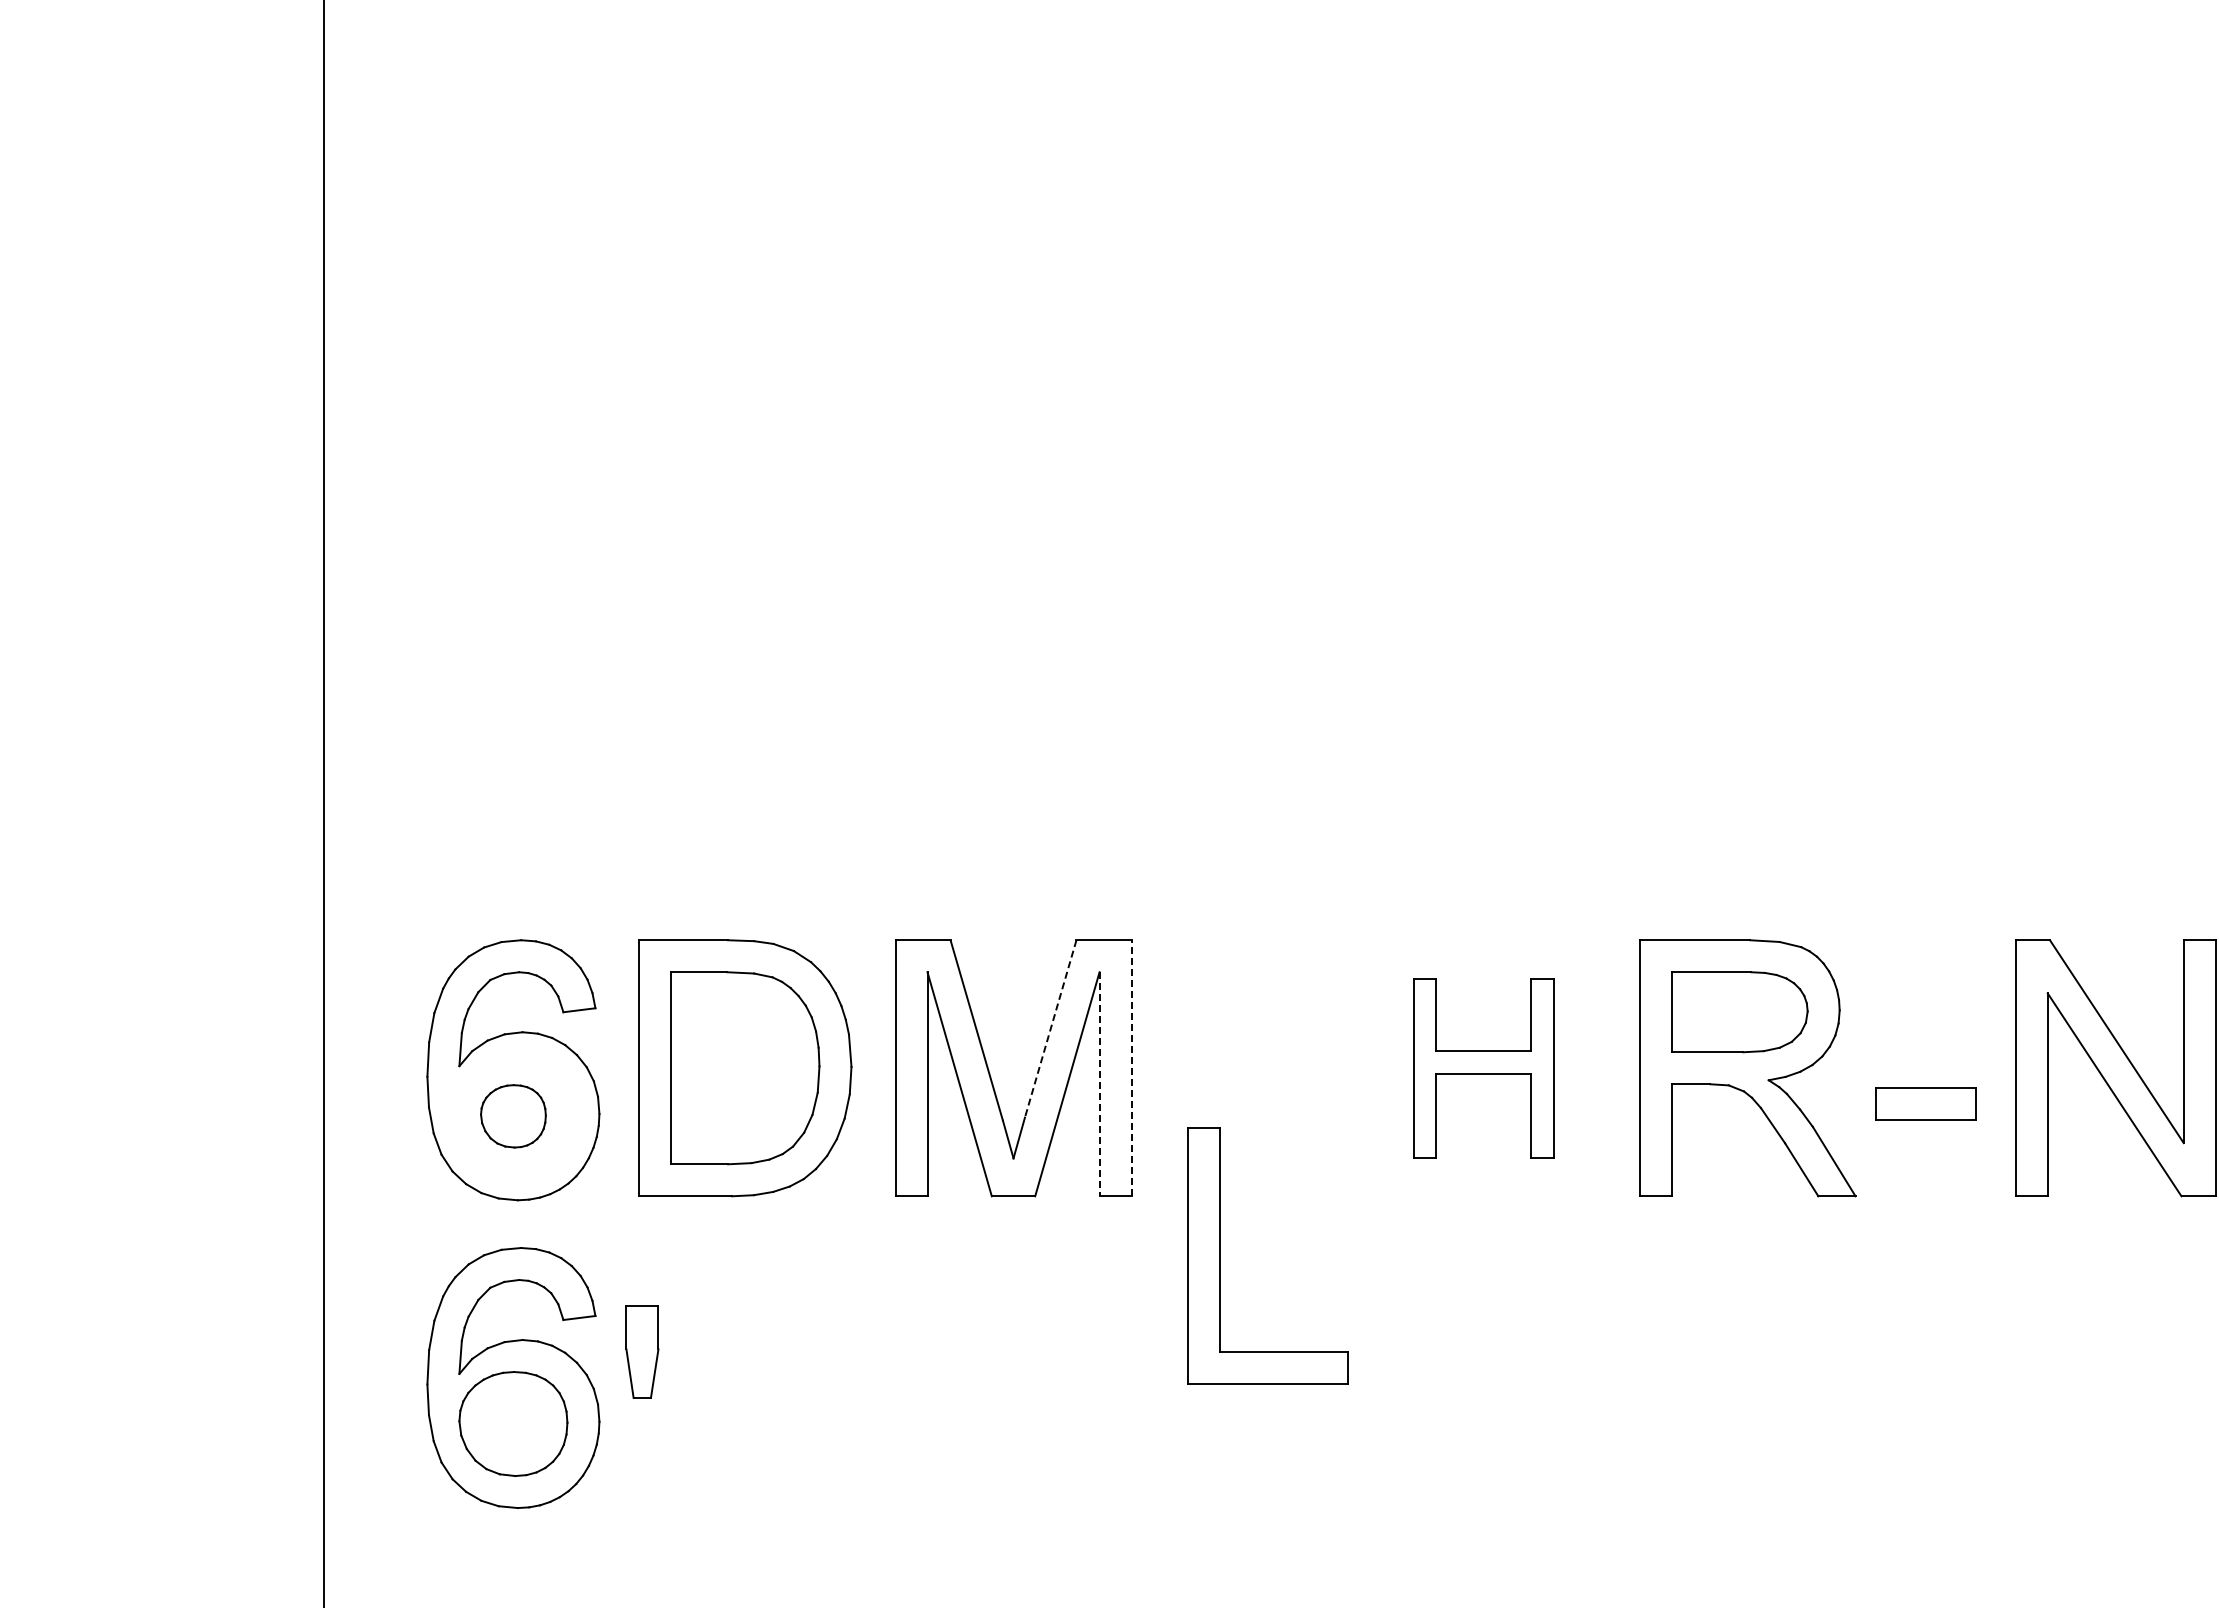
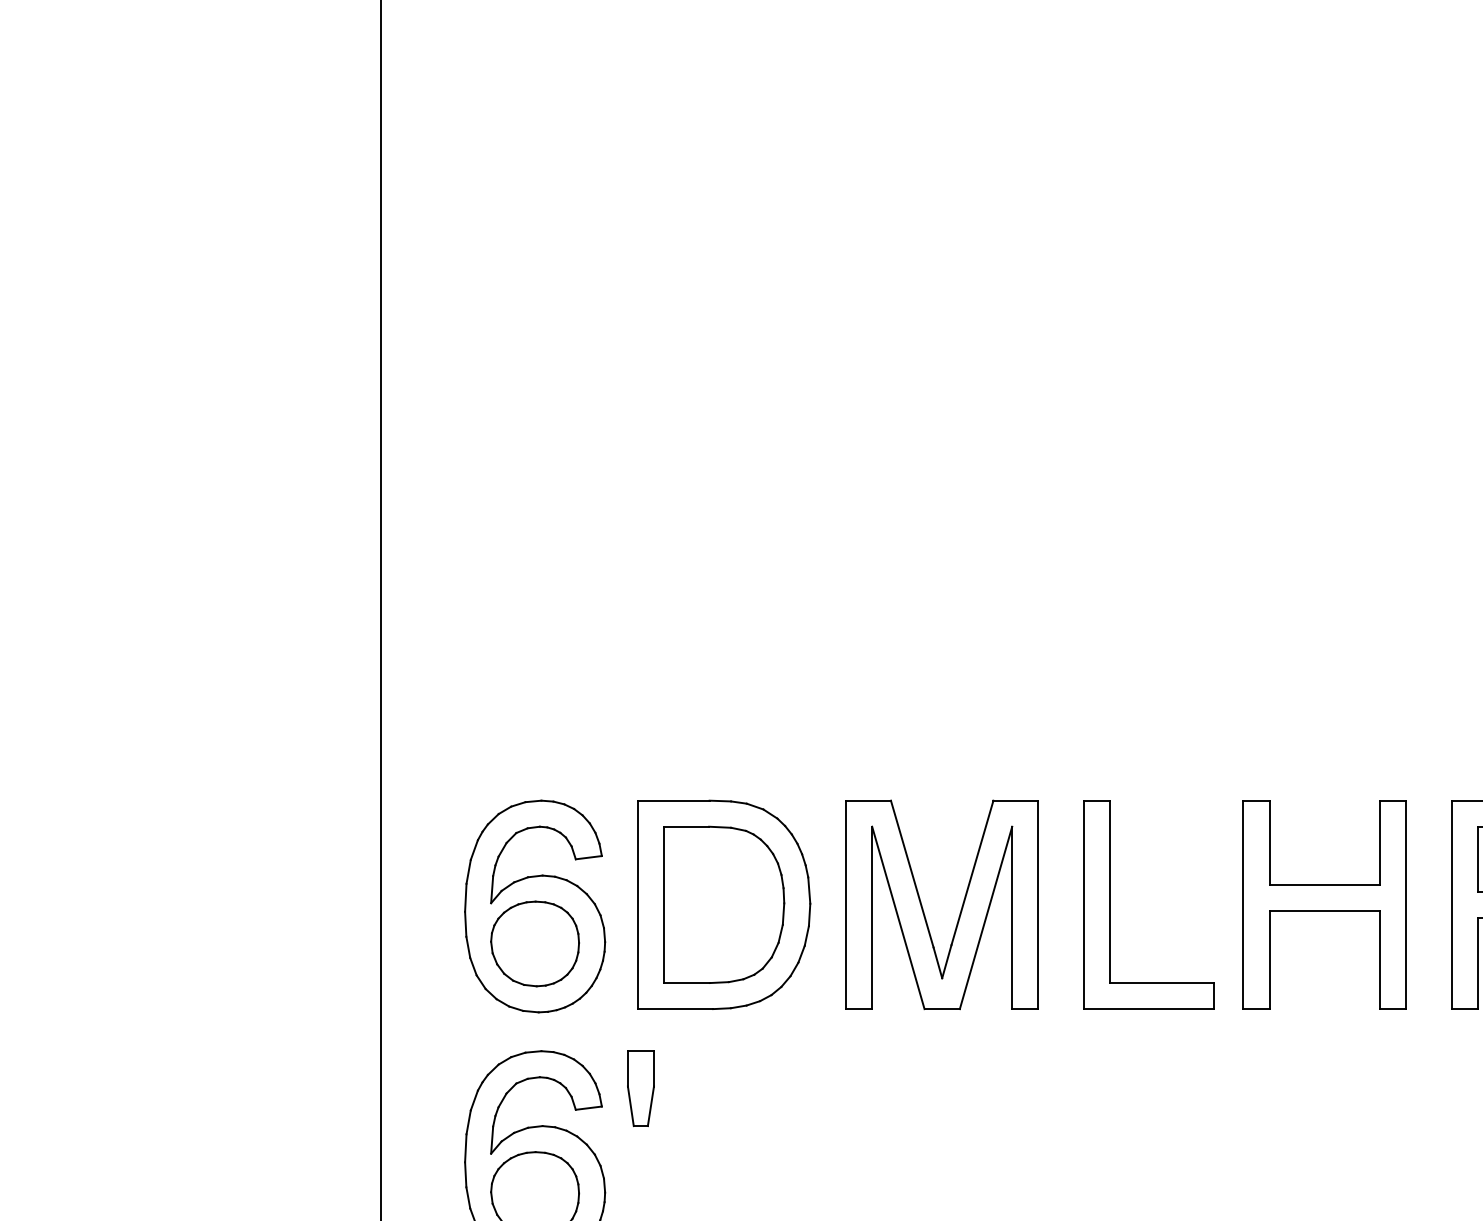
line: (1050, 1029) -> (972, 873), dashed -> solid
line: (1131, 1067) -> (1038, 904), dashed -> solid
part: (1483, 1067) -> (1324, 904), size x1.43
line: (1099, 1084) -> (1012, 918), dashed -> solid
part: (513, 1116) -> (535, 944), size x1.67
part: (1220, 1255) -> (1110, 904), moved
part: (642, 1351) -> (641, 1088), moved

